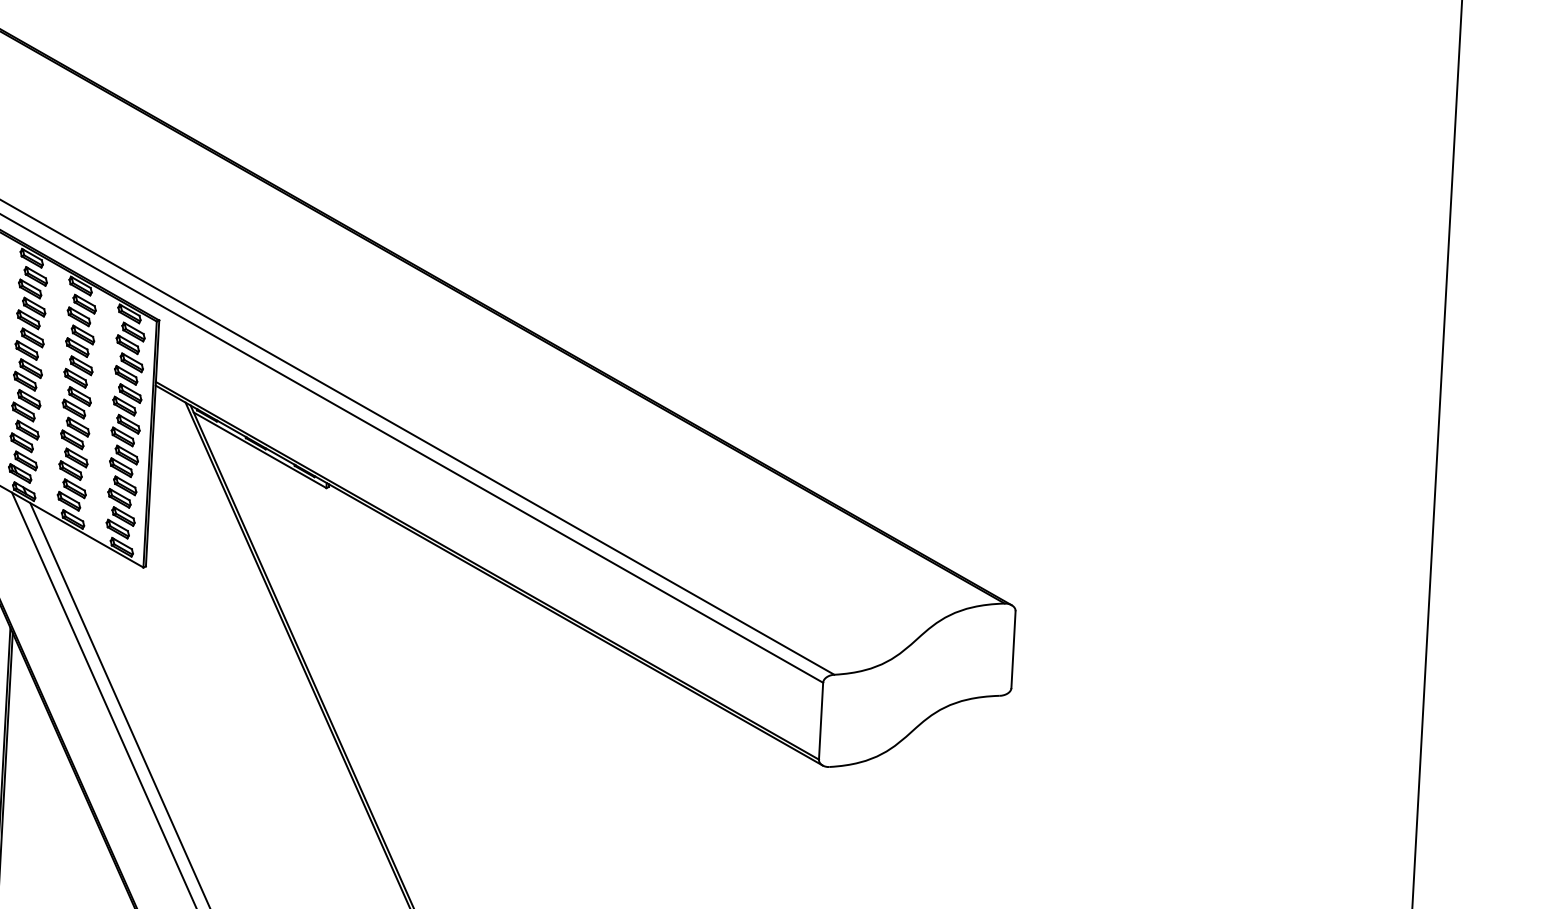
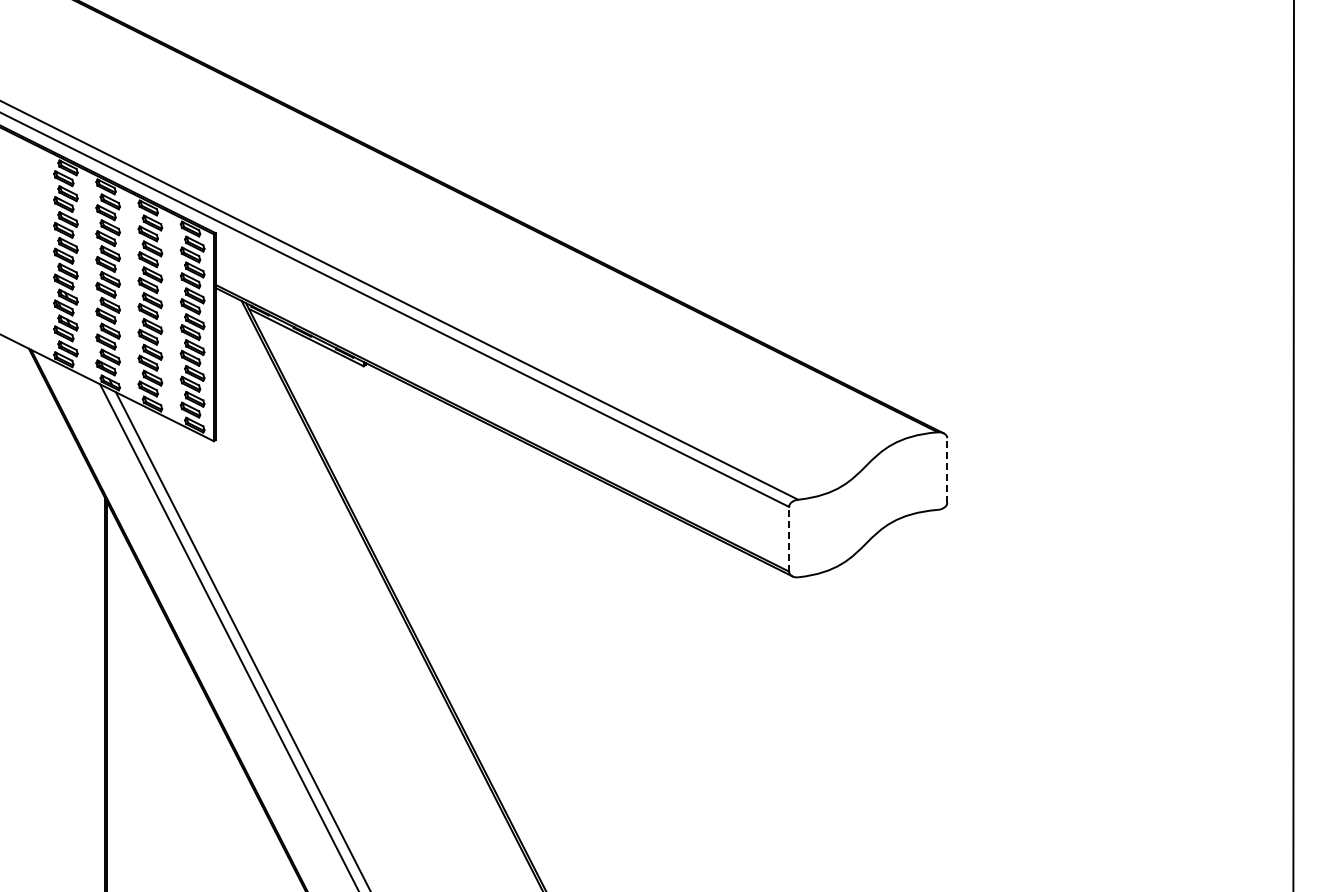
line: (1013, 649) -> (947, 470), solid -> dashed
line: (821, 720) -> (789, 538), solid -> dashed

